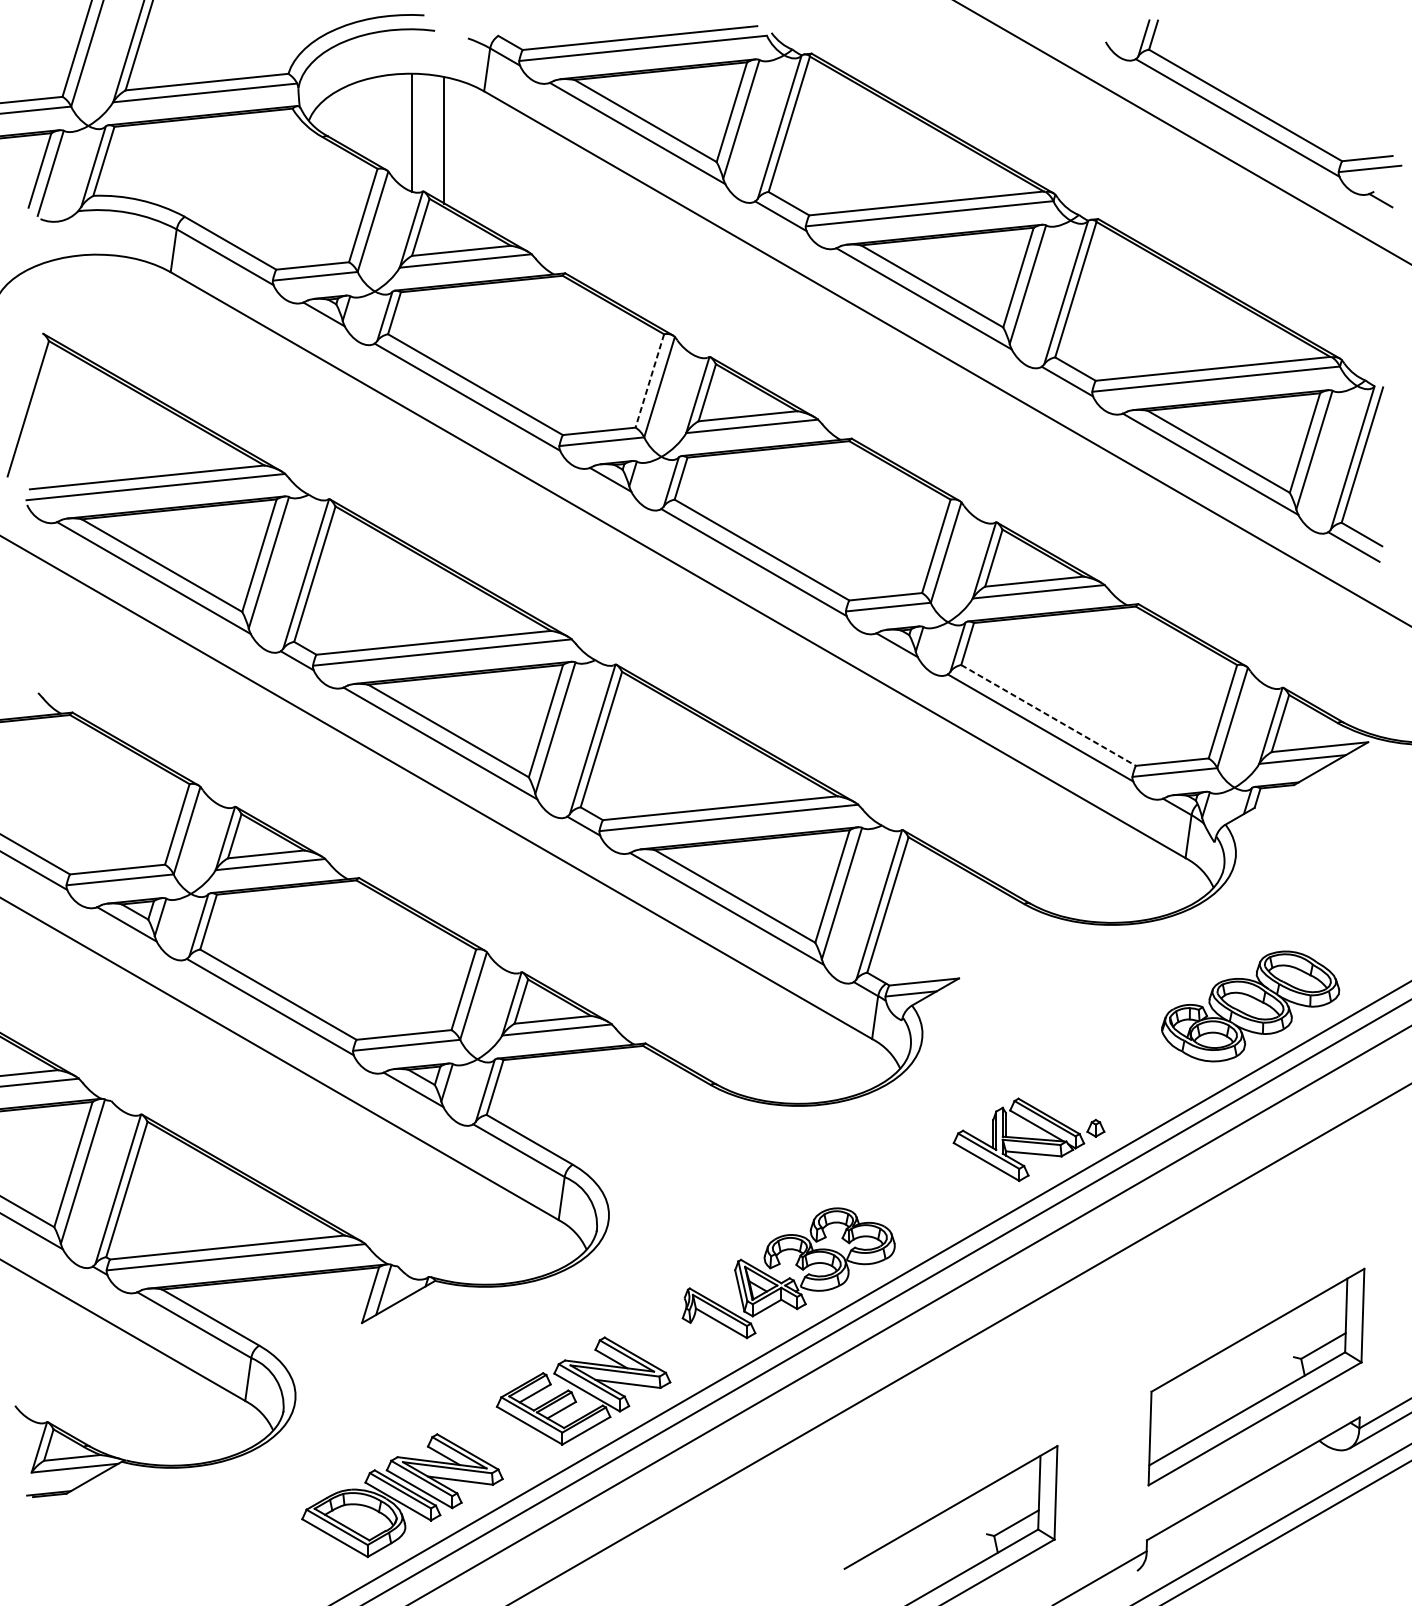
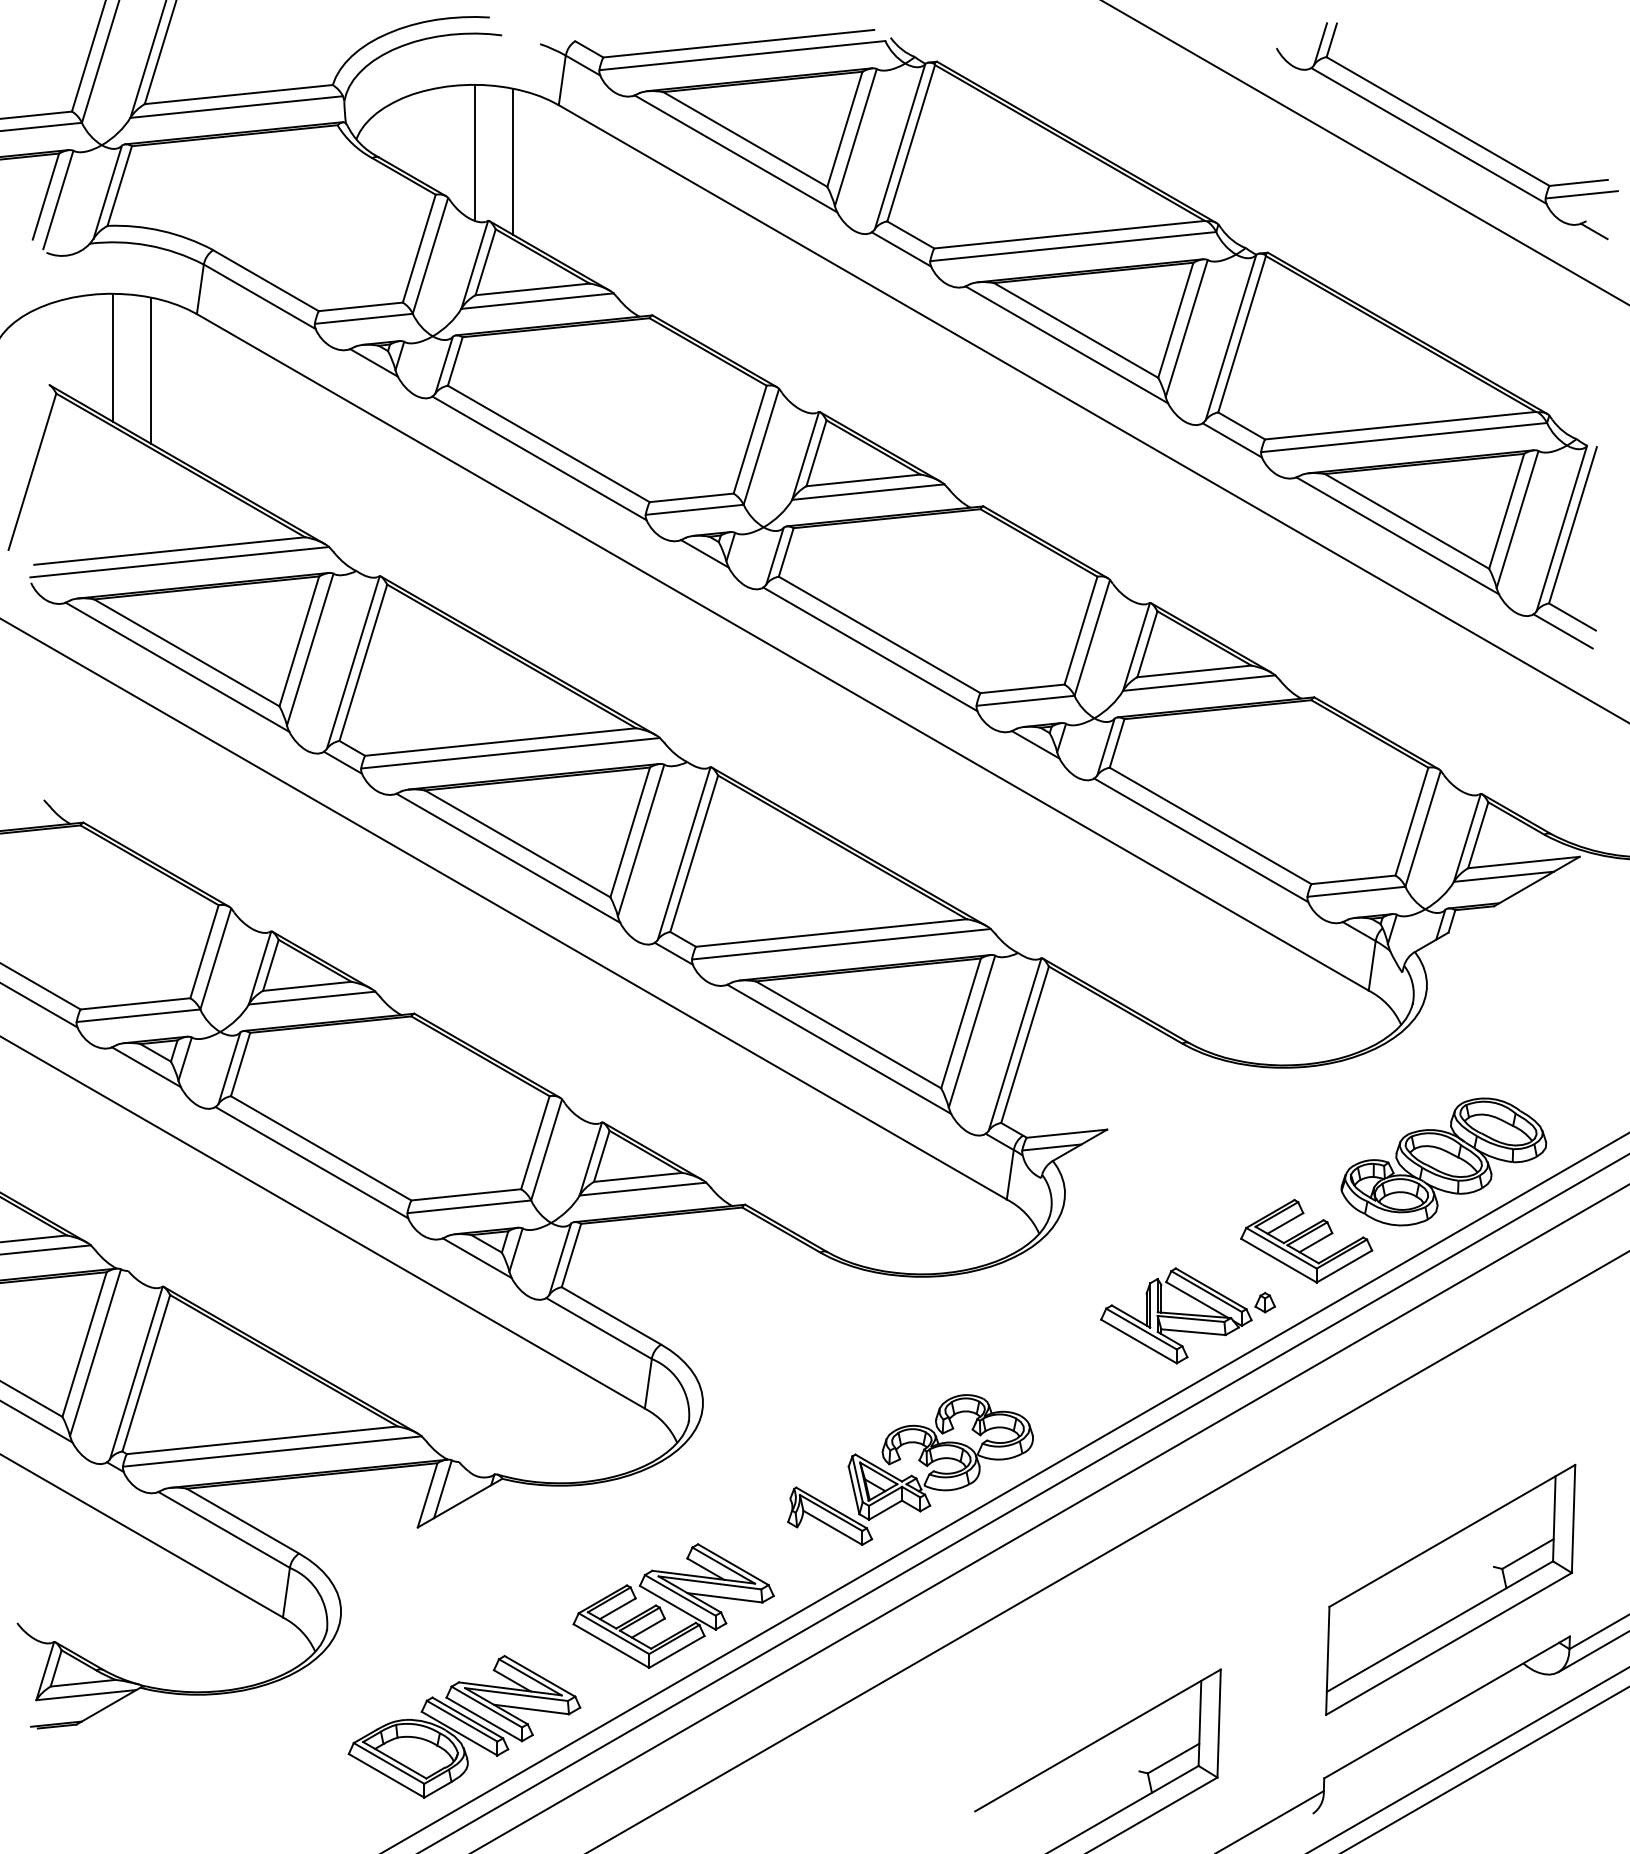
line: (98, 309) -> (113, 357), added
line: (131, 321) -> (151, 370), added
line: (650, 381) -> (750, 440), dashed -> solid
line: (1049, 715) -> (1211, 826), dashed -> solid
part: (1131, 1074) -> (1306, 1240), added

